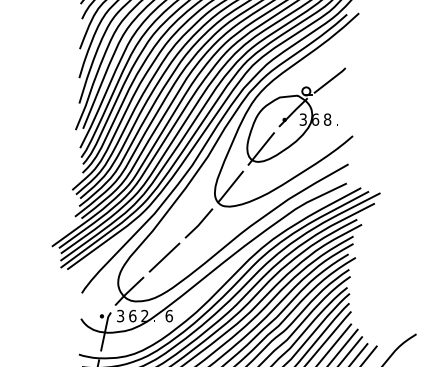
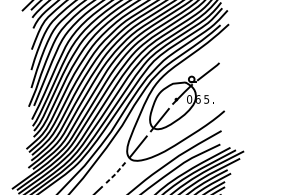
text: (303, 119) -> (189, 99), 3 -> 0
text: (327, 119) -> (206, 99), 8 -> 5
line: (199, 224) -> (116, 173), solid -> dashed

